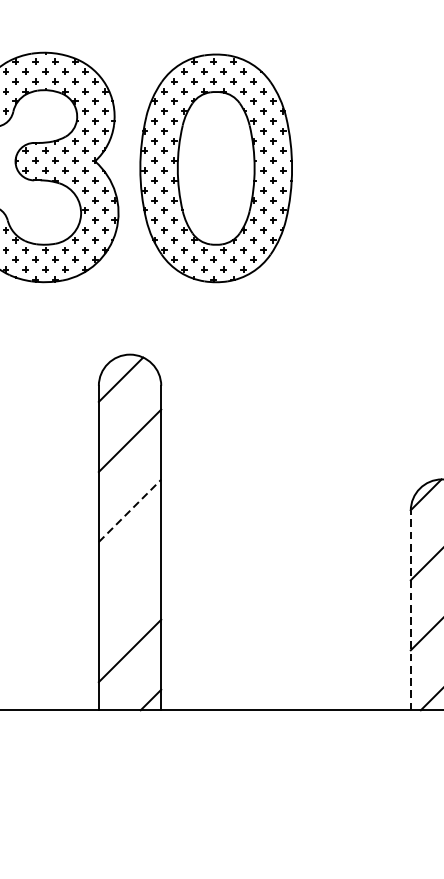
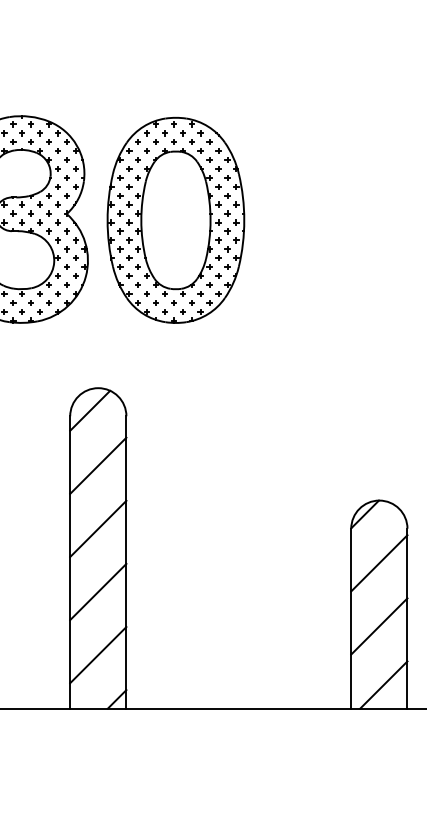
line: (130, 510) -> (98, 528), dashed -> solid
line: (130, 580) -> (98, 591), added
line: (411, 610) -> (351, 618), dashed -> solid

